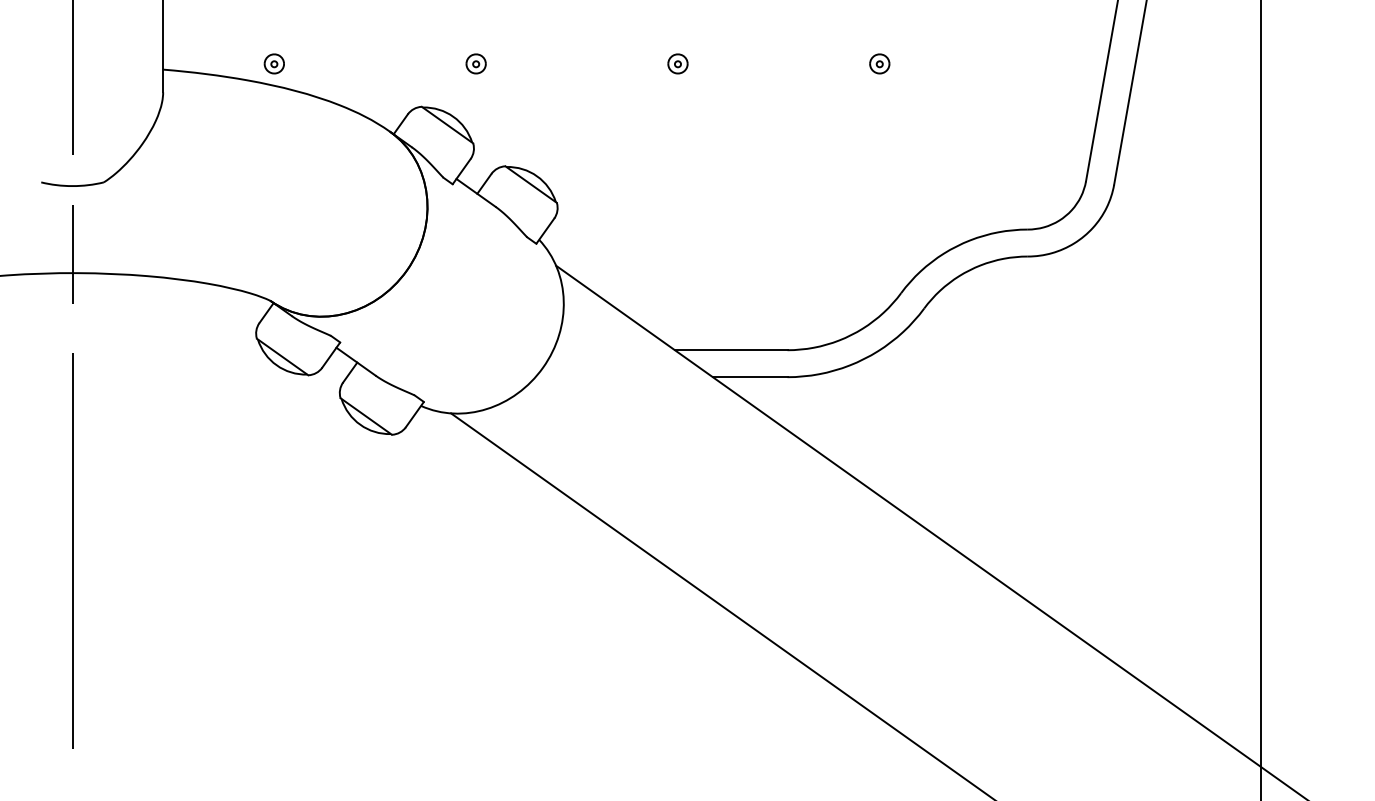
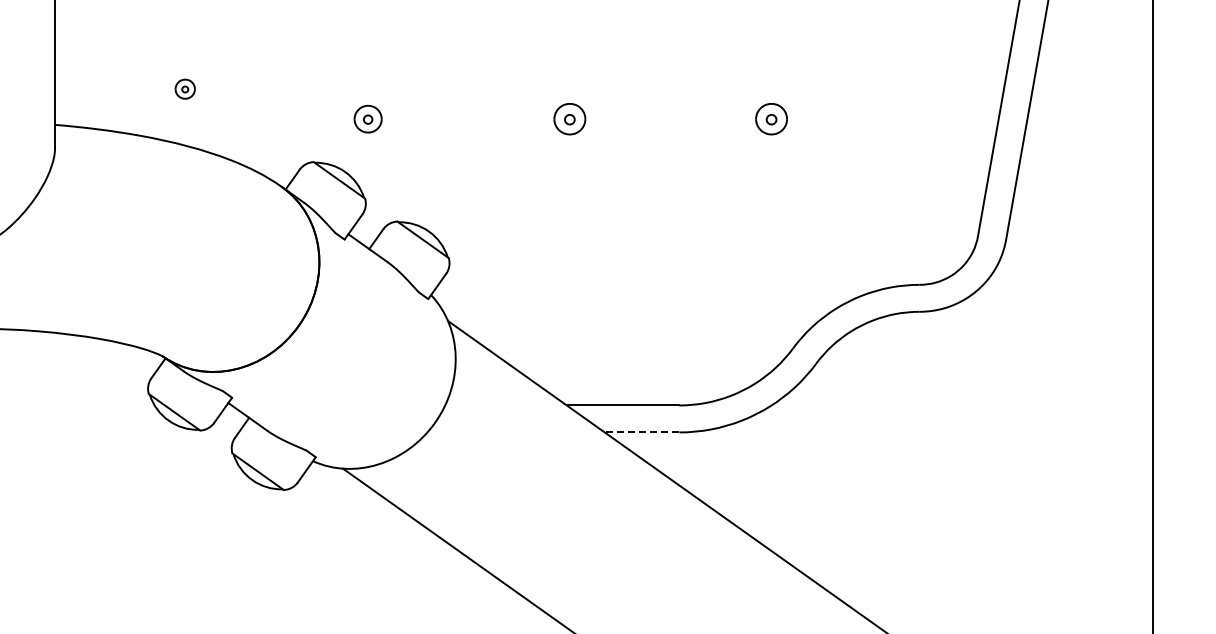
part: (273, 63) -> (184, 88), moved
part: (475, 63) -> (367, 118), size x1.4
part: (677, 63) -> (569, 118), size x1.6
part: (879, 63) -> (771, 118), size x1.6
line: (749, 377) -> (641, 432), solid -> dashed

